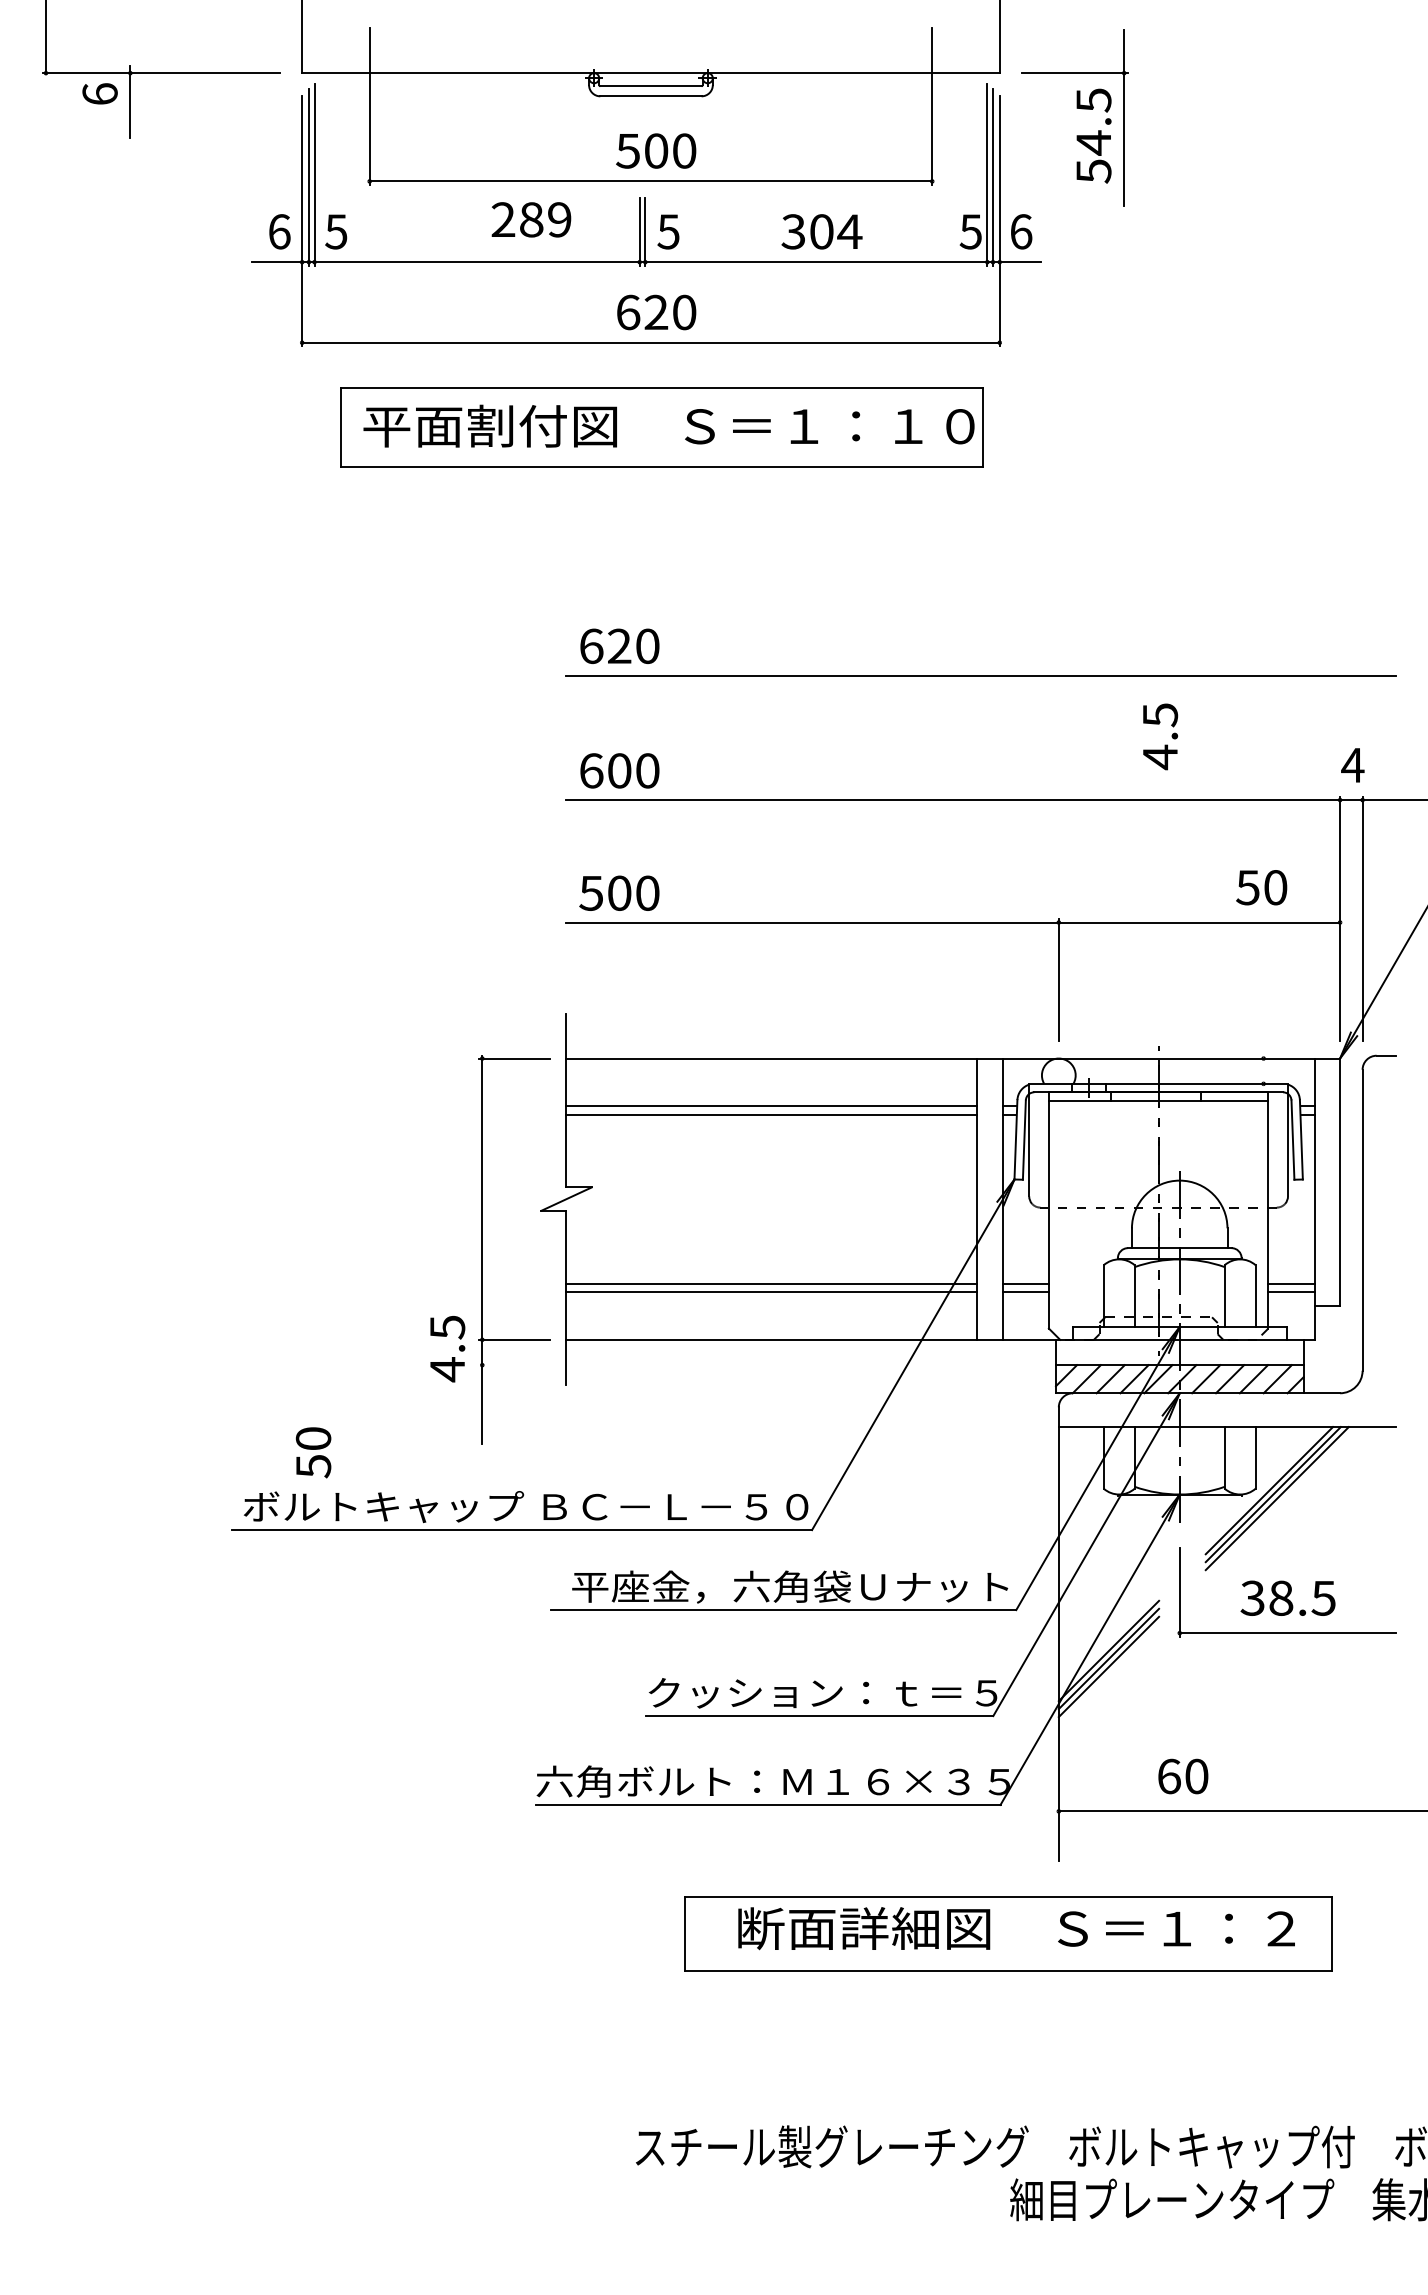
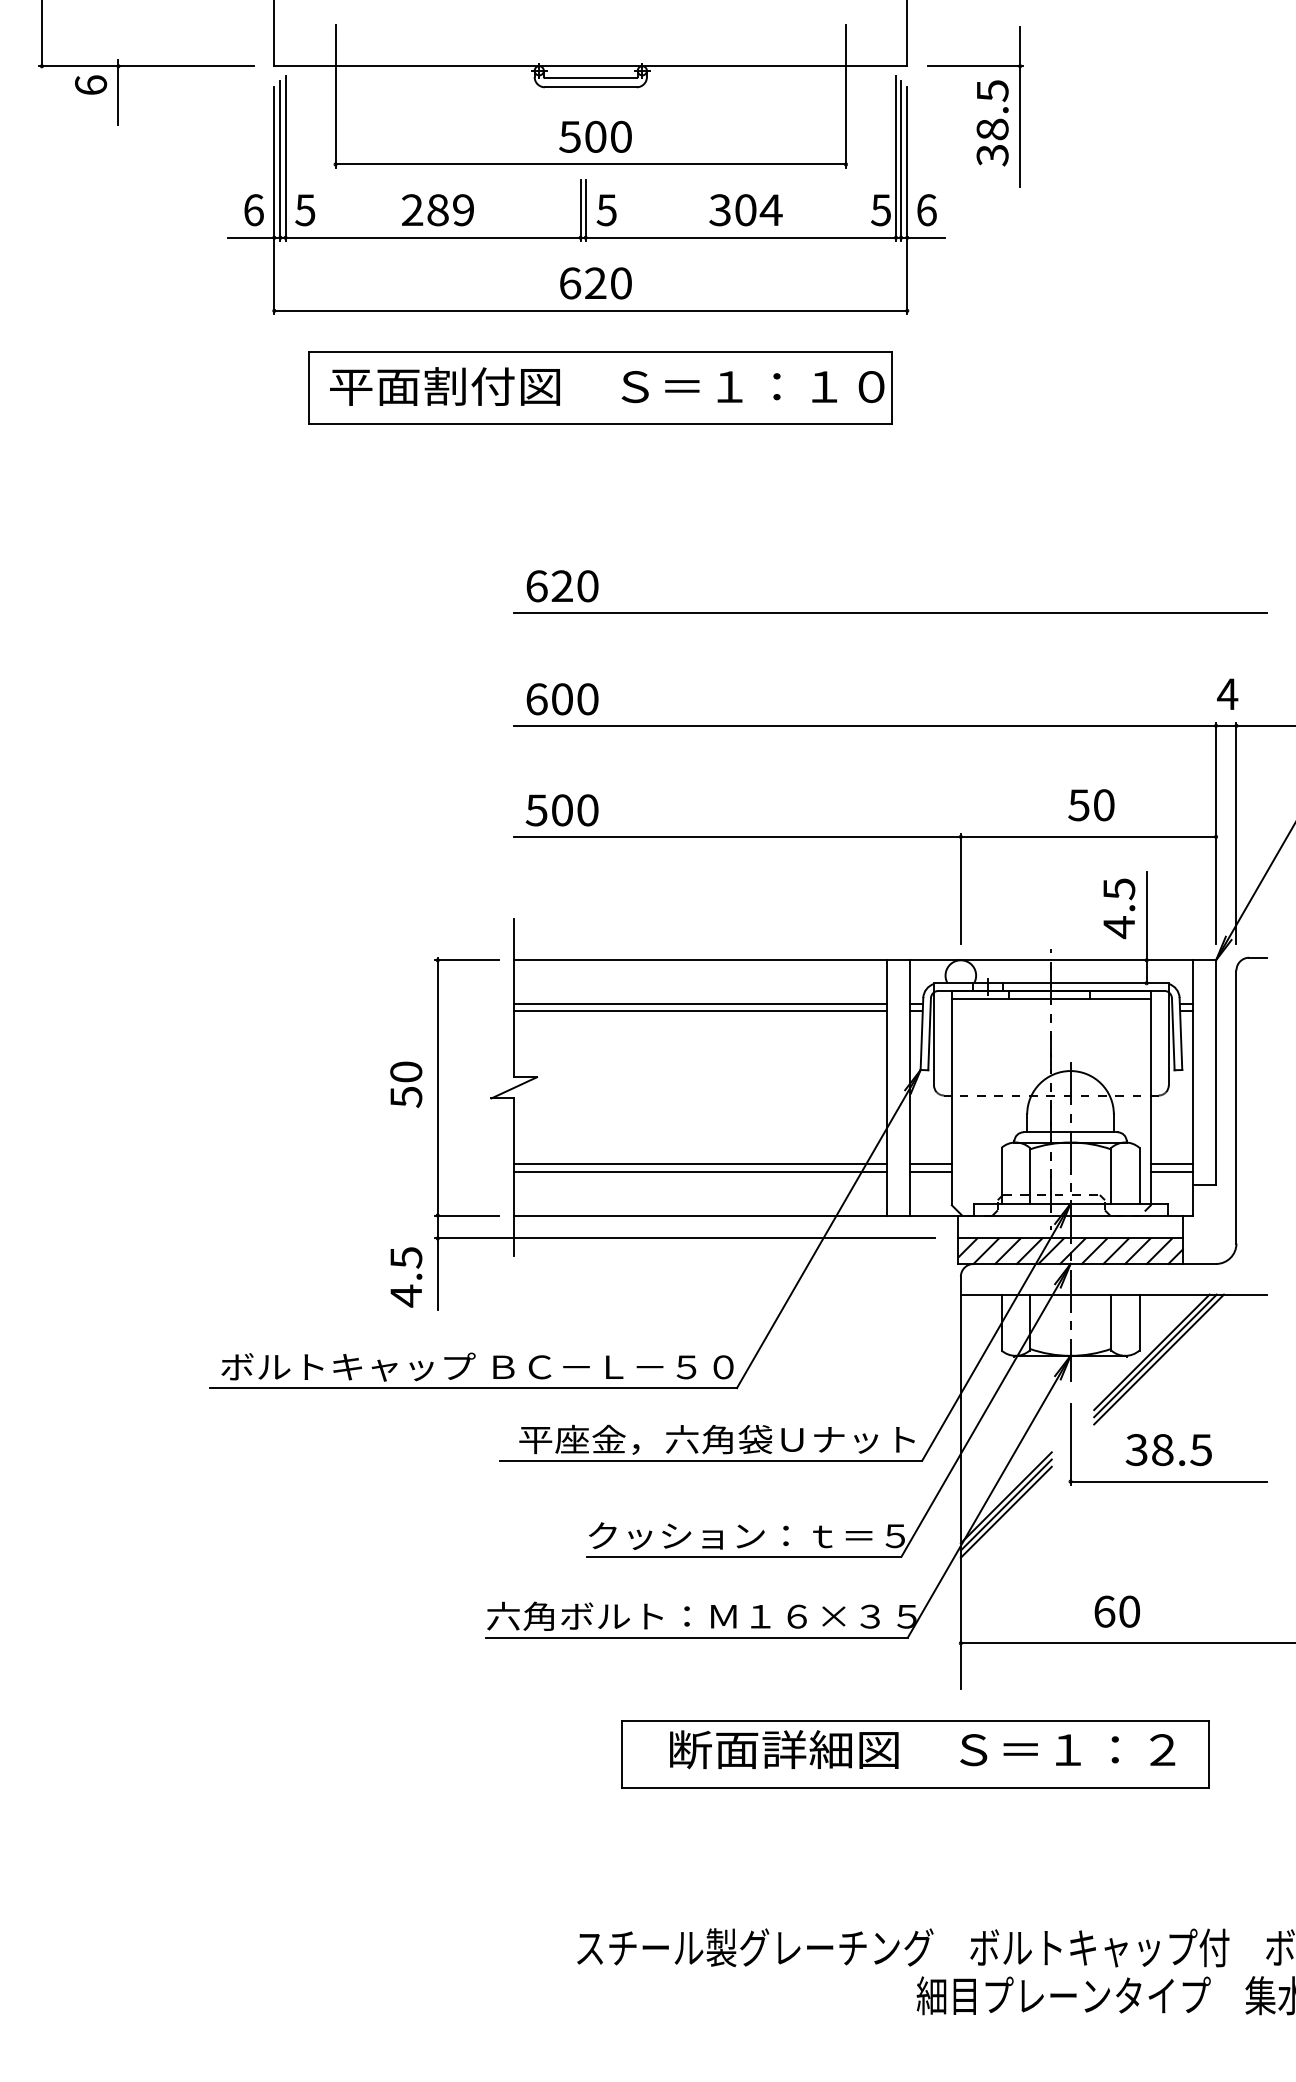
text: (1093, 156) -> (992, 141), 54.5 -> 38.5
text: (531, 219) -> (437, 209), moved
text: (1160, 736) -> (1119, 908), moved
text: (1261, 887) -> (1091, 805), moved
line: (1263, 1022) -> (1146, 927), added
text: (447, 1349) -> (406, 1277), moved
line: (754, 1365) -> (684, 1238), added
text: (313, 1452) -> (406, 1084), moved
text: (1183, 1776) -> (1117, 1611), moved

